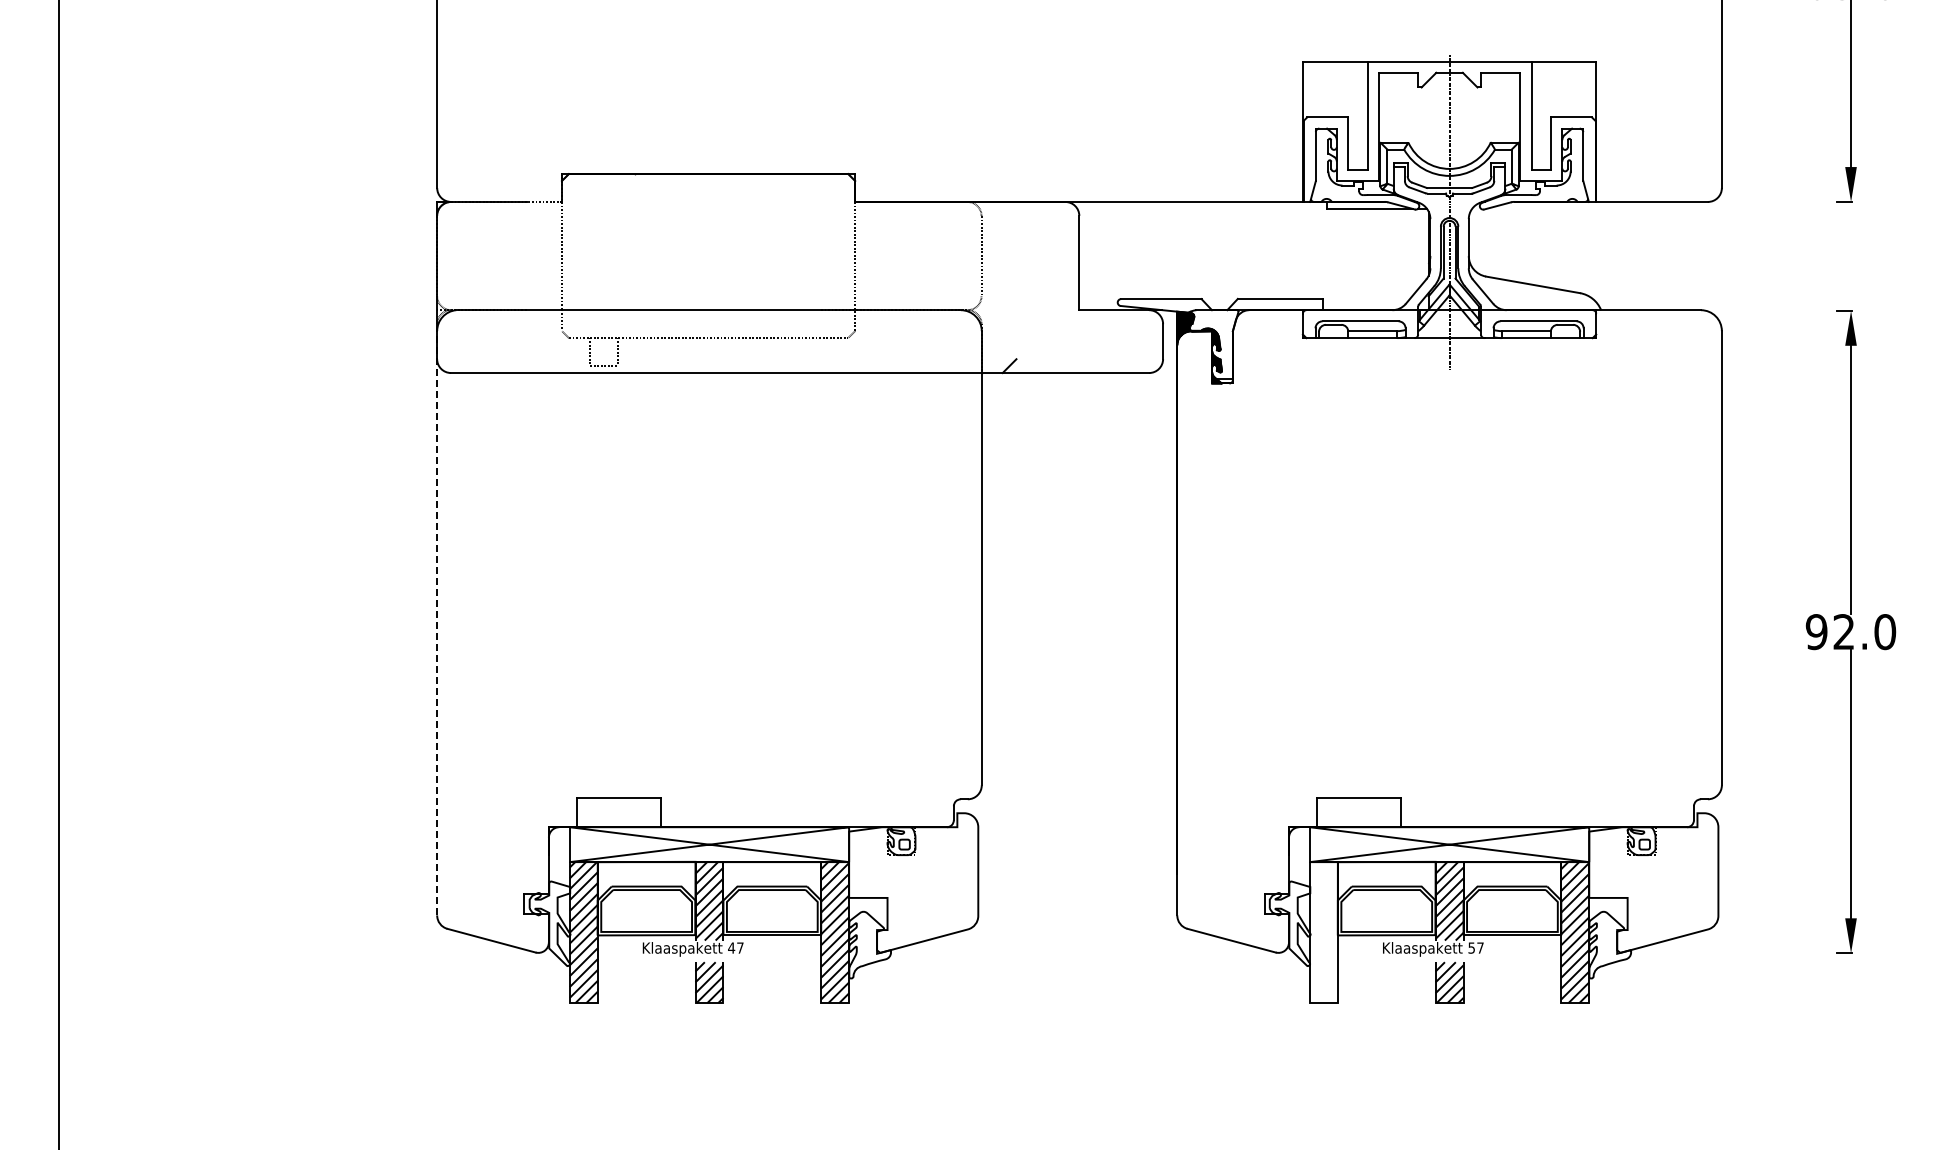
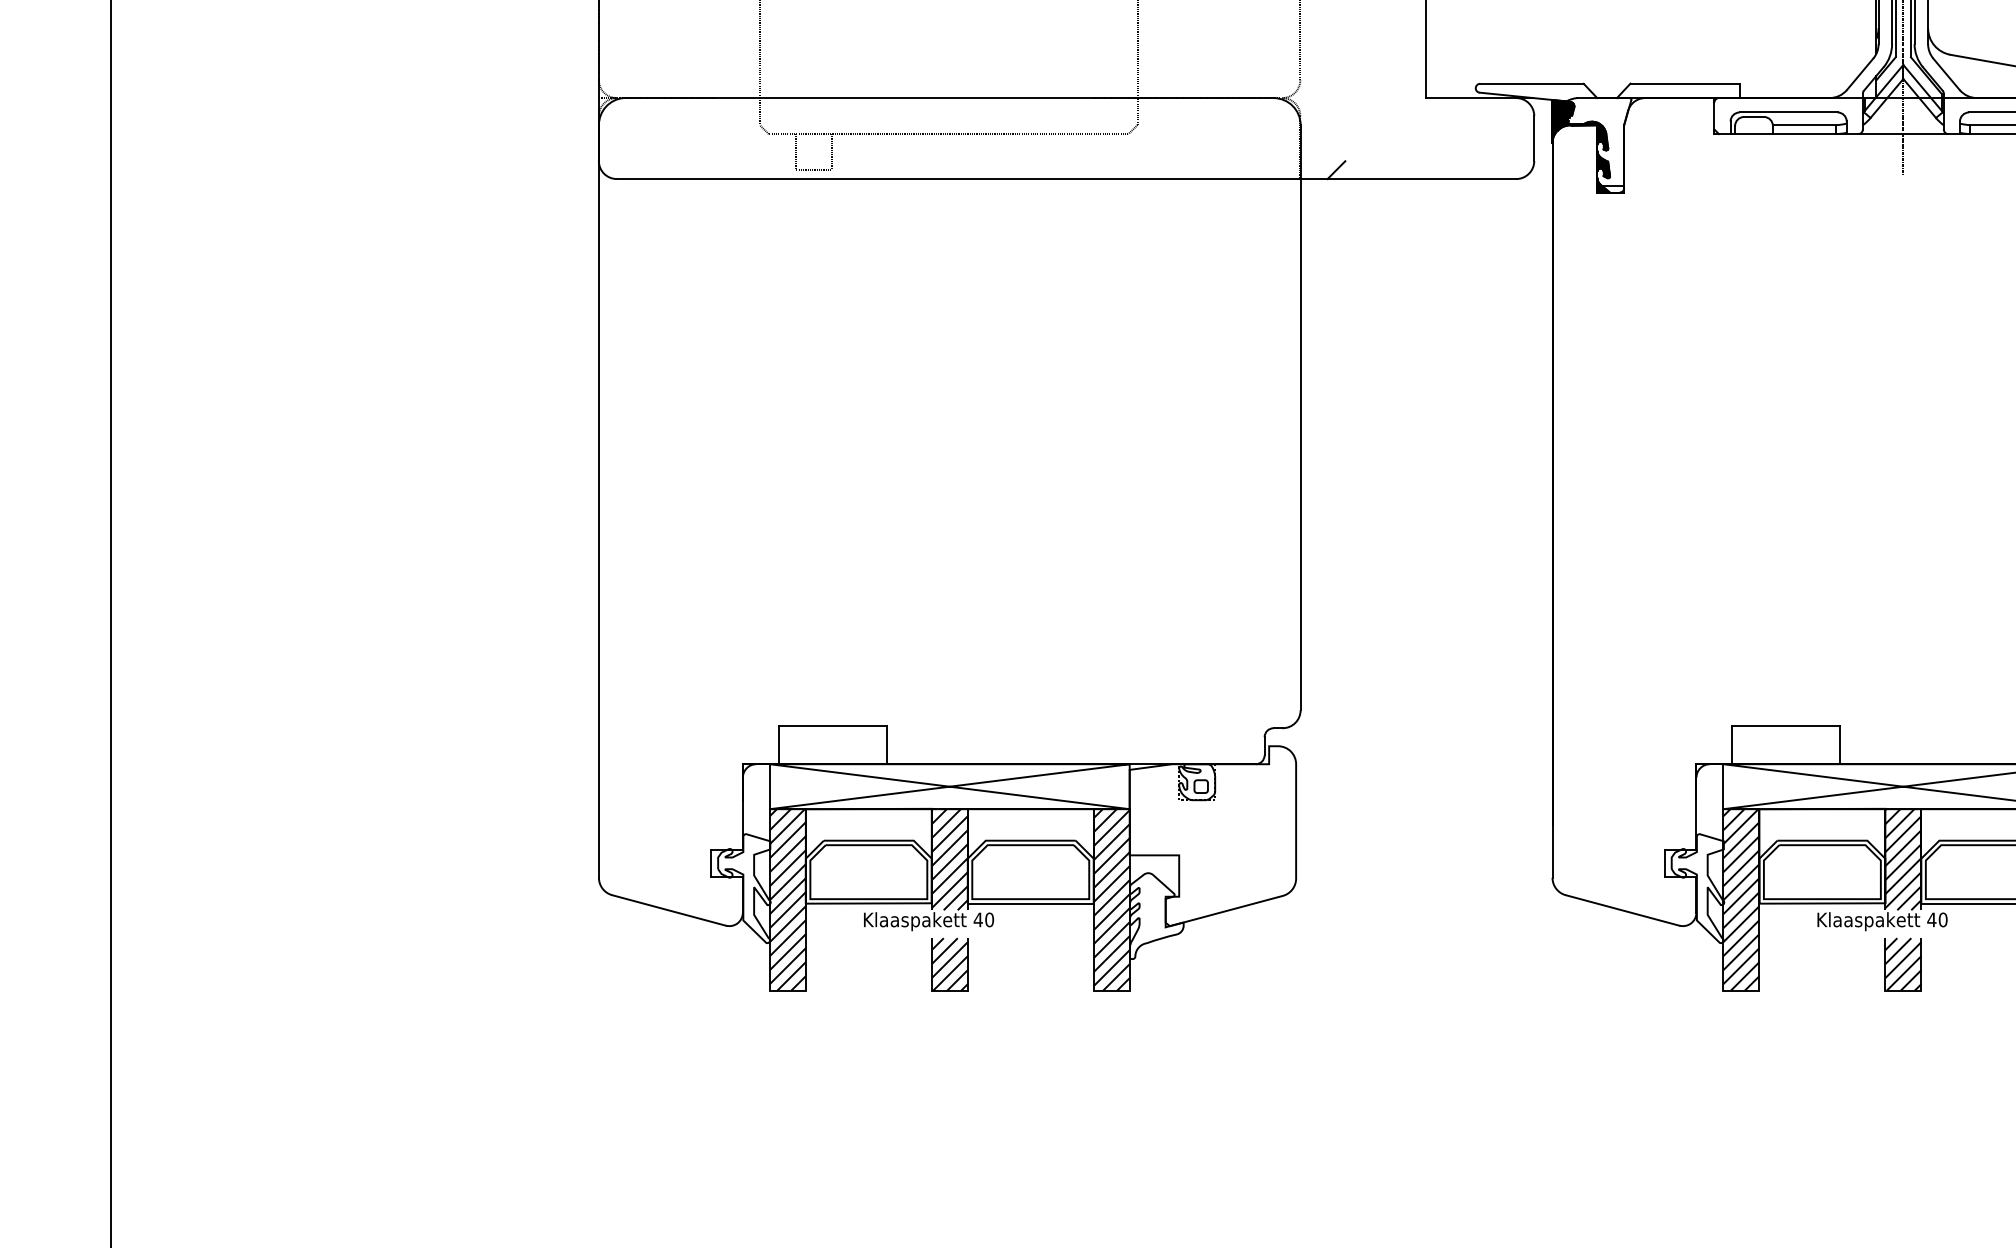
line: (437, 622) -> (599, 500), dashed -> solid
hatch: (1323, 932) -> (1740, 899), added
text: (740, 947) -> (989, 919), 47 -> 40
text: (1475, 947) -> (1936, 919), 57 -> 40

